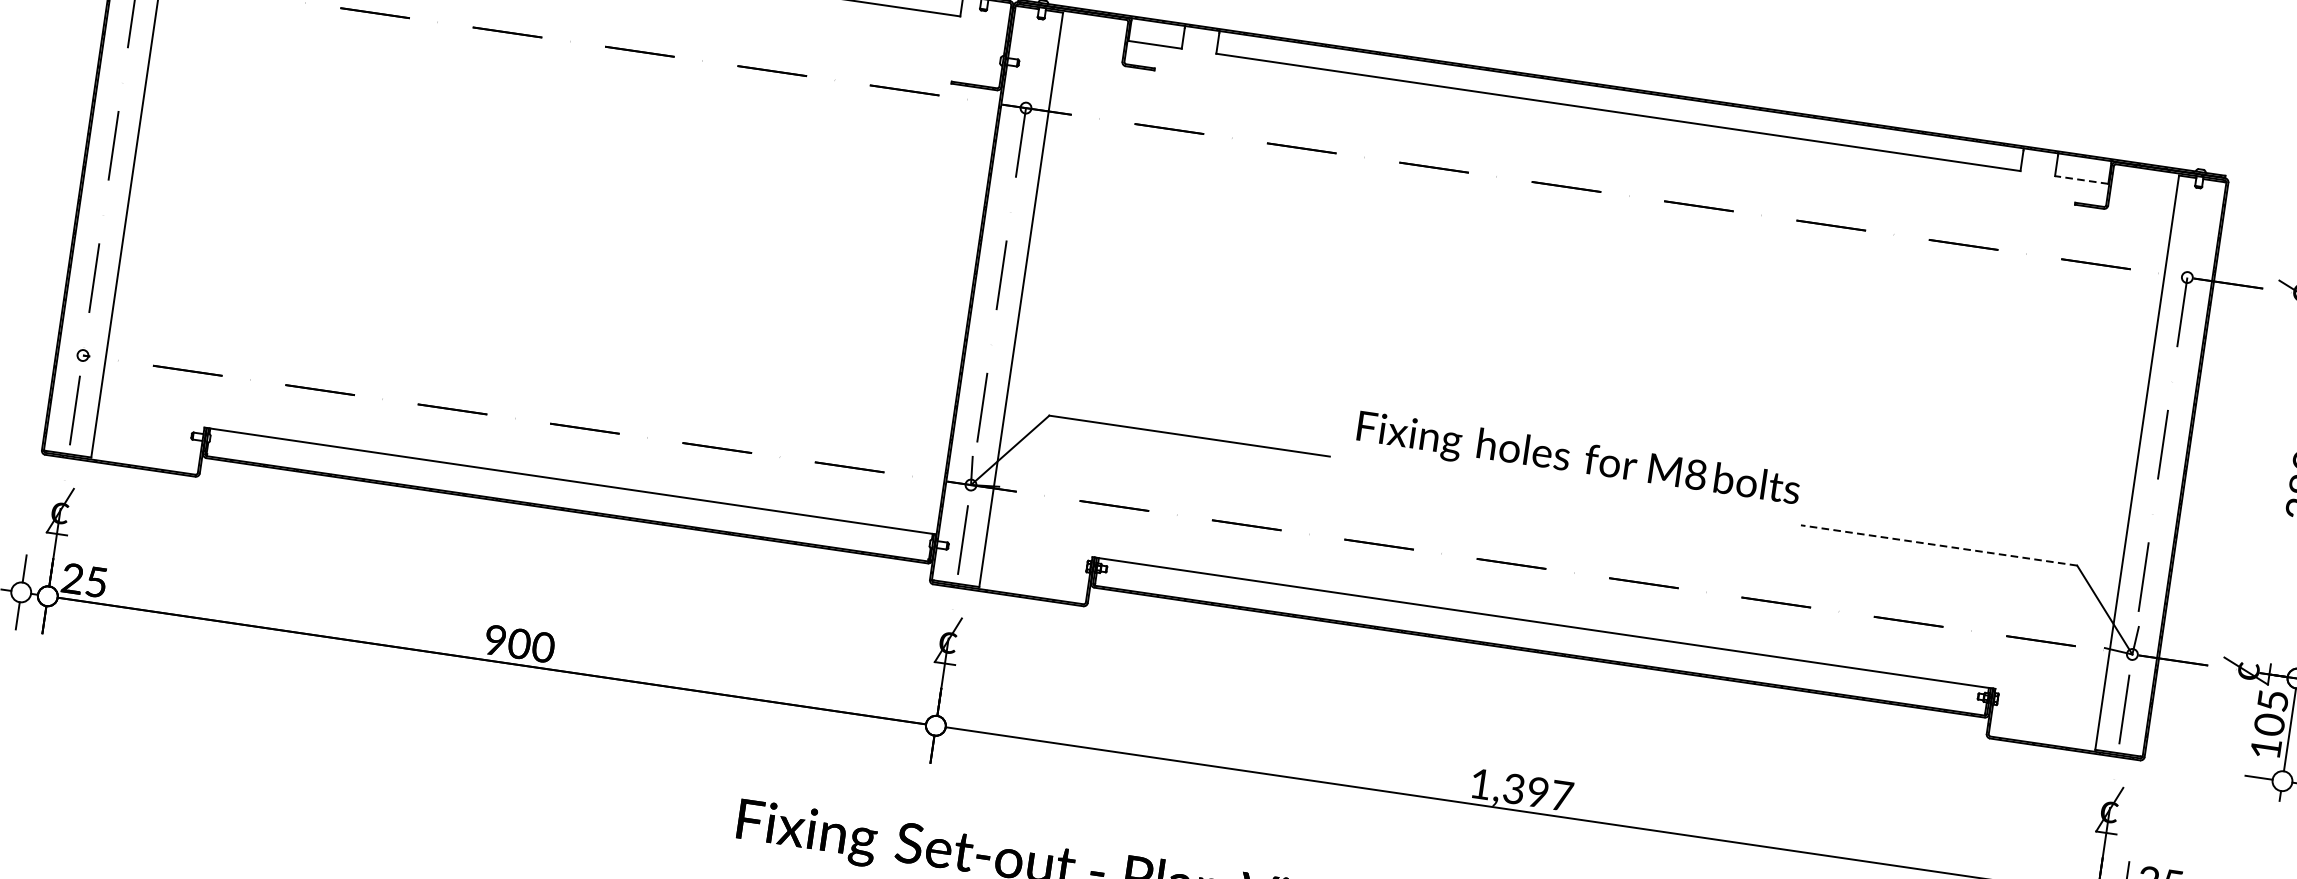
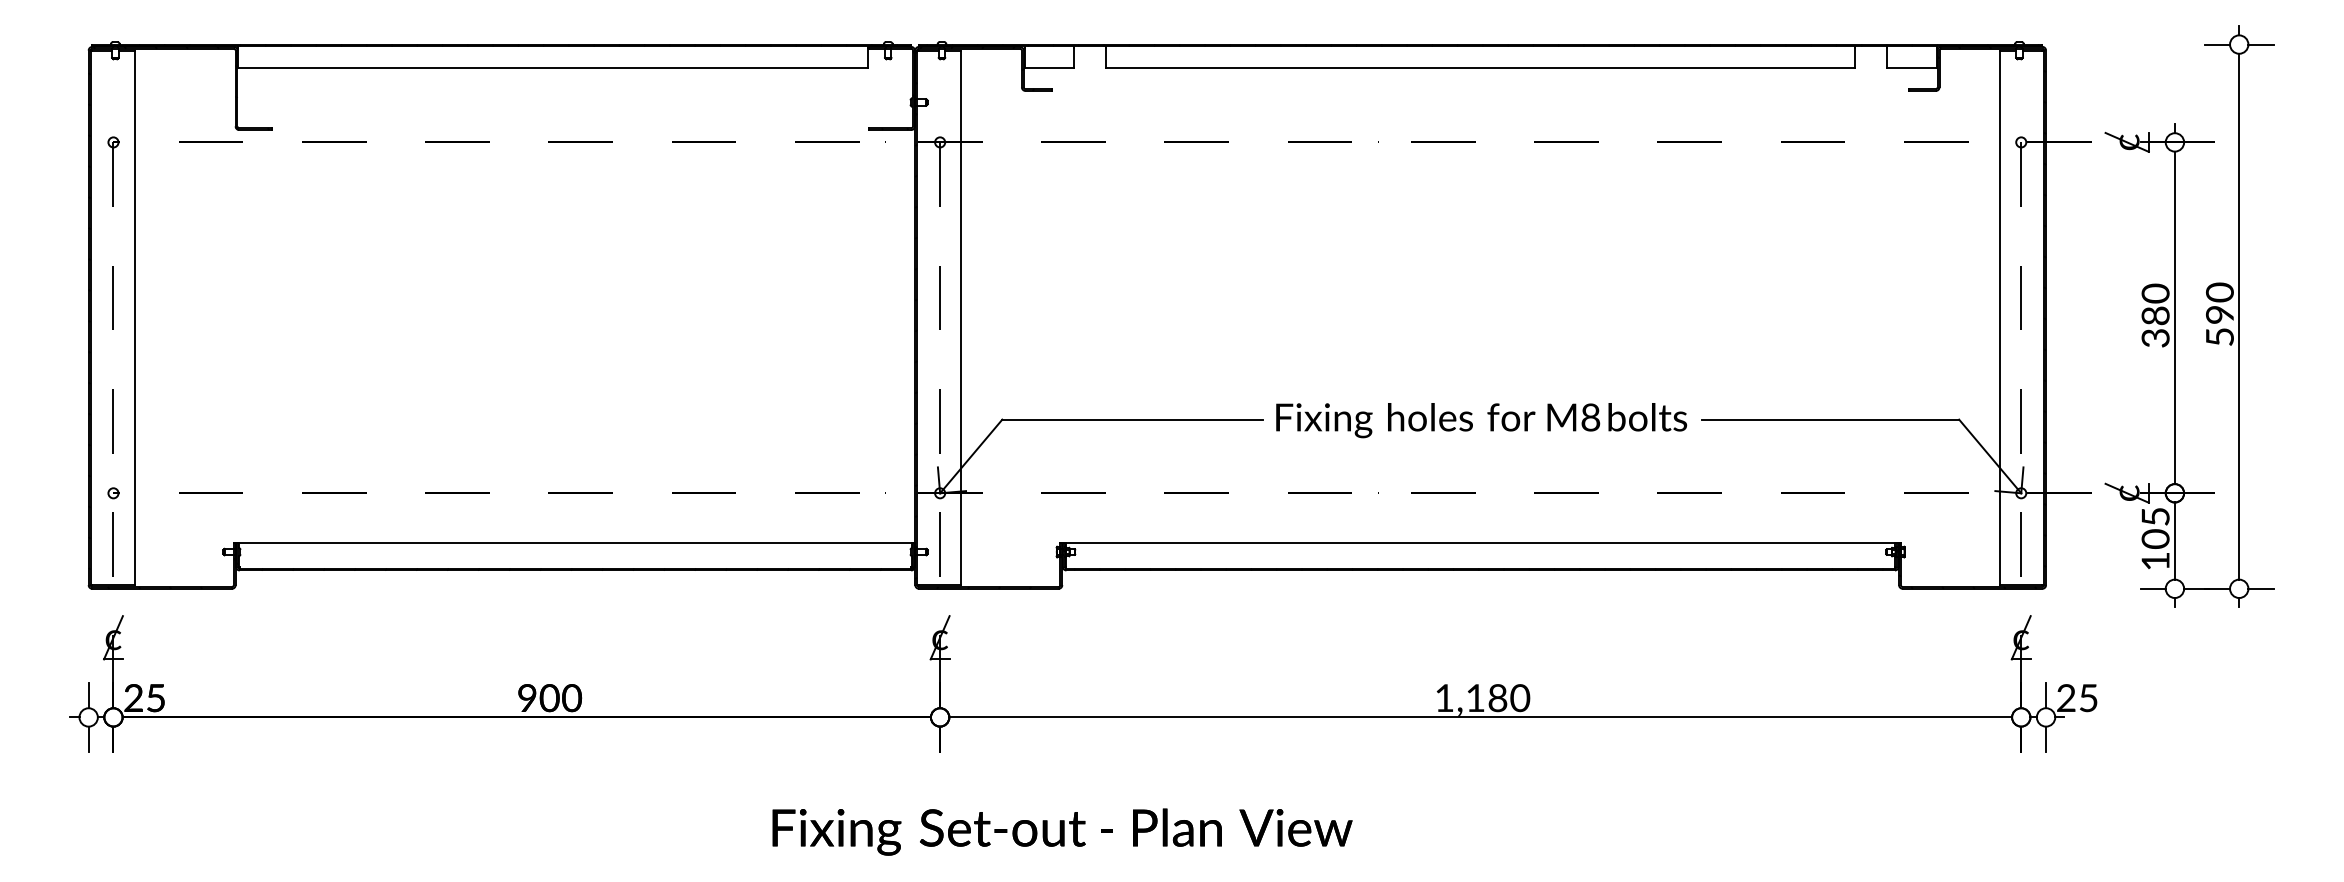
line: (2081, 179) -> (1911, 67), dashed -> solid
text: (1578, 460) -> (1481, 420), moved
line: (1939, 545) -> (1830, 419), dashed -> solid
text: (1538, 792) -> (1498, 698), 1,397 -> 1,180

